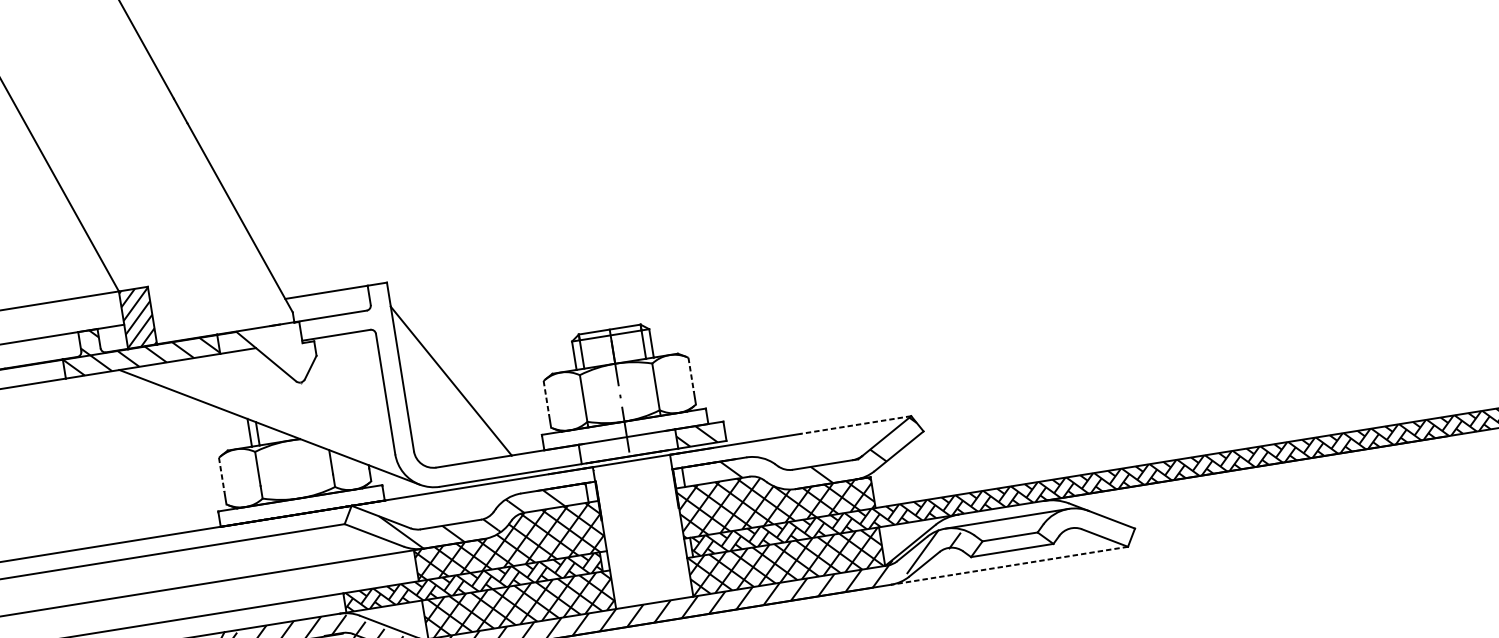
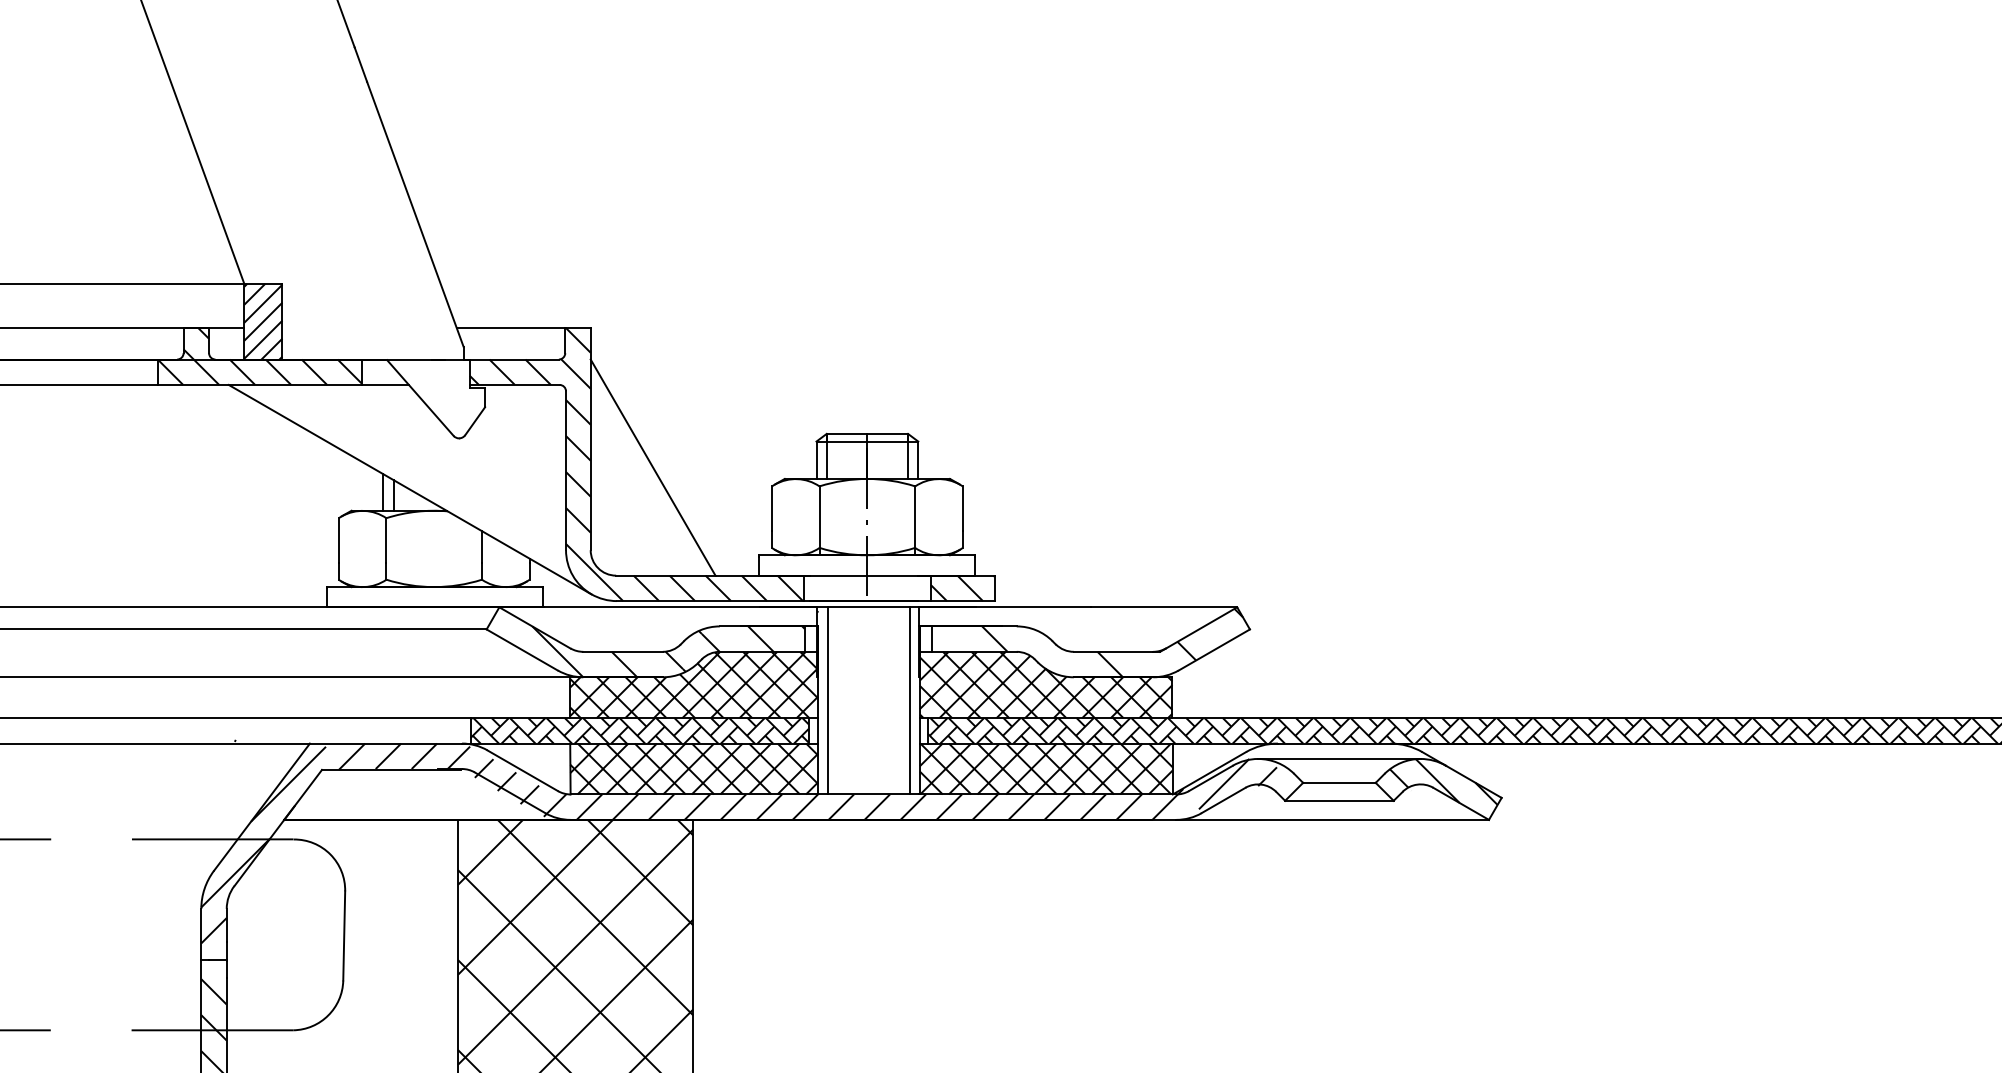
line: (690, 374) -> (962, 508), dashed -> solid
hatch: (438, 380) -> (636, 464), added
line: (546, 397) -> (771, 508), dashed -> solid
line: (855, 425) -> (1163, 607), dashed -> solid
line: (221, 474) -> (338, 540), dashed -> solid
hatch: (1088, 523) -> (1443, 781), added
line: (674, 526) -> (909, 700), added
line: (612, 536) -> (828, 700), added
line: (1009, 565) -> (1332, 819), dashed -> solid

